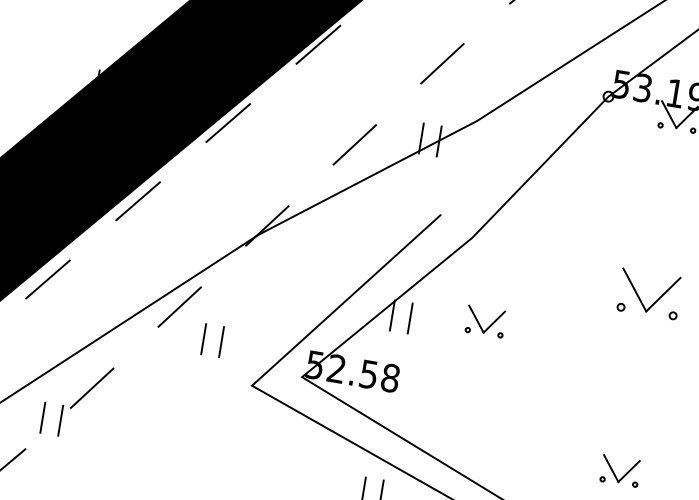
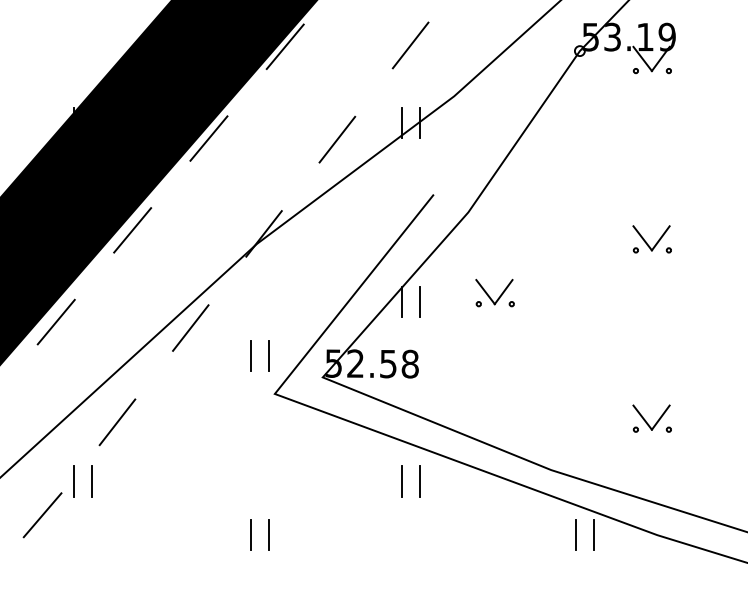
part: (648, 294) -> (651, 239), size x0.62
part: (204, 338) -> (251, 355), moved
part: (43, 418) -> (74, 481), moved

